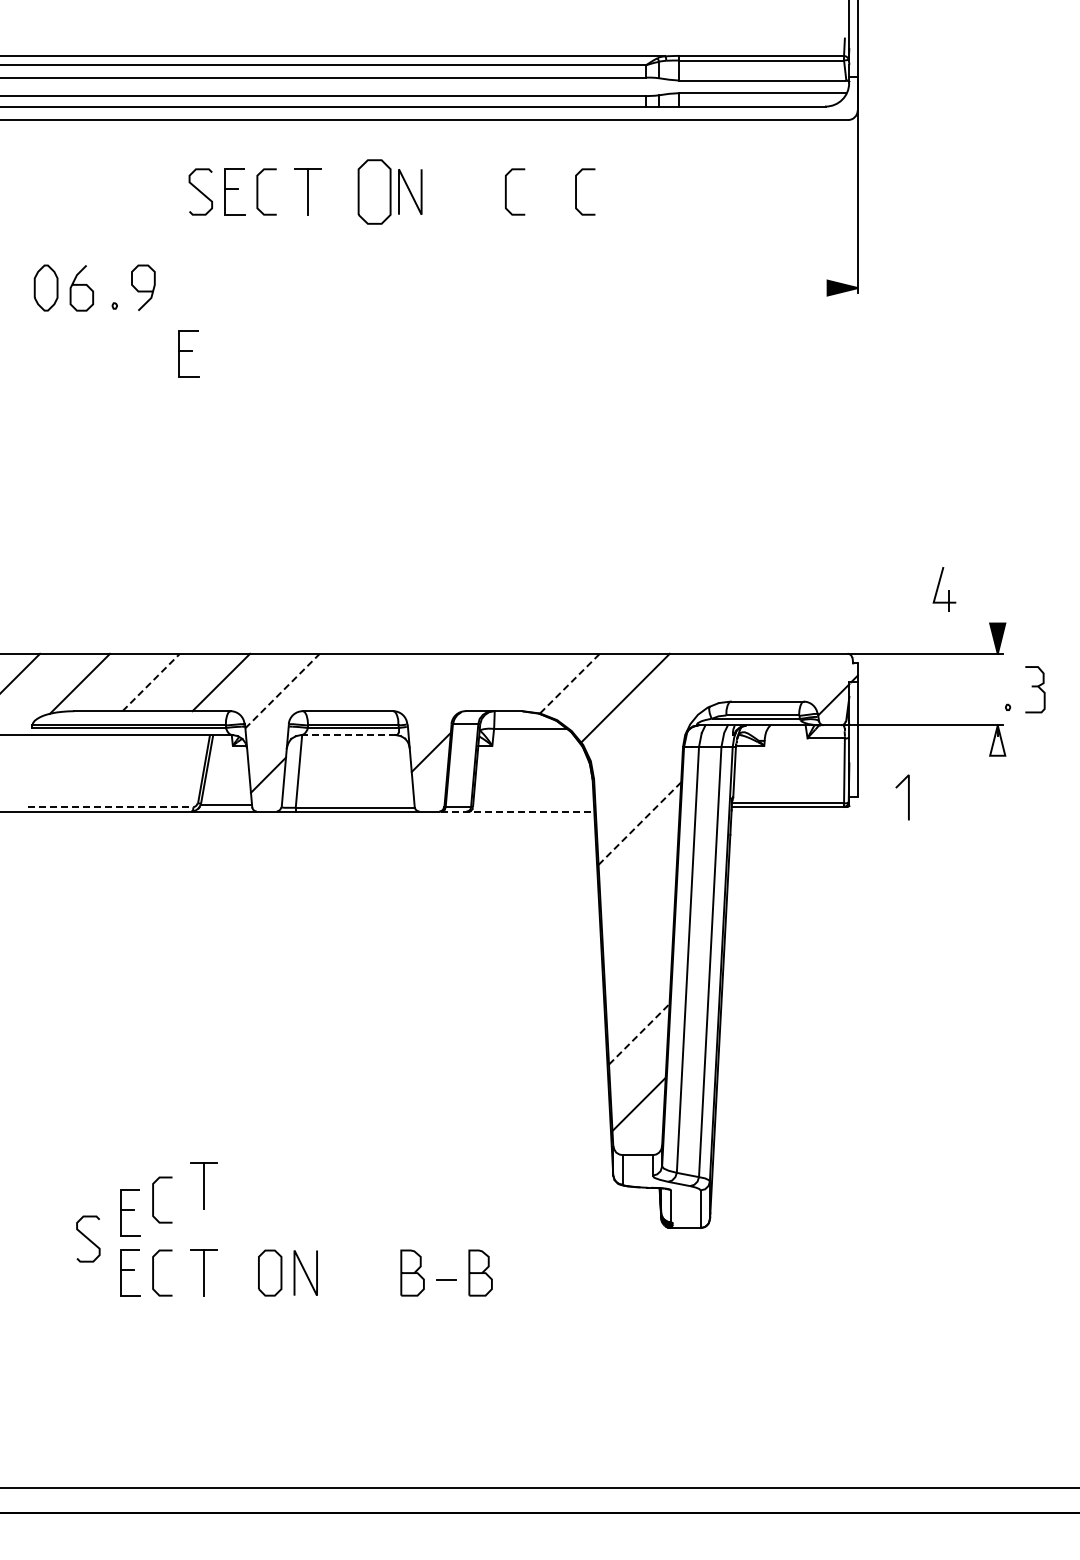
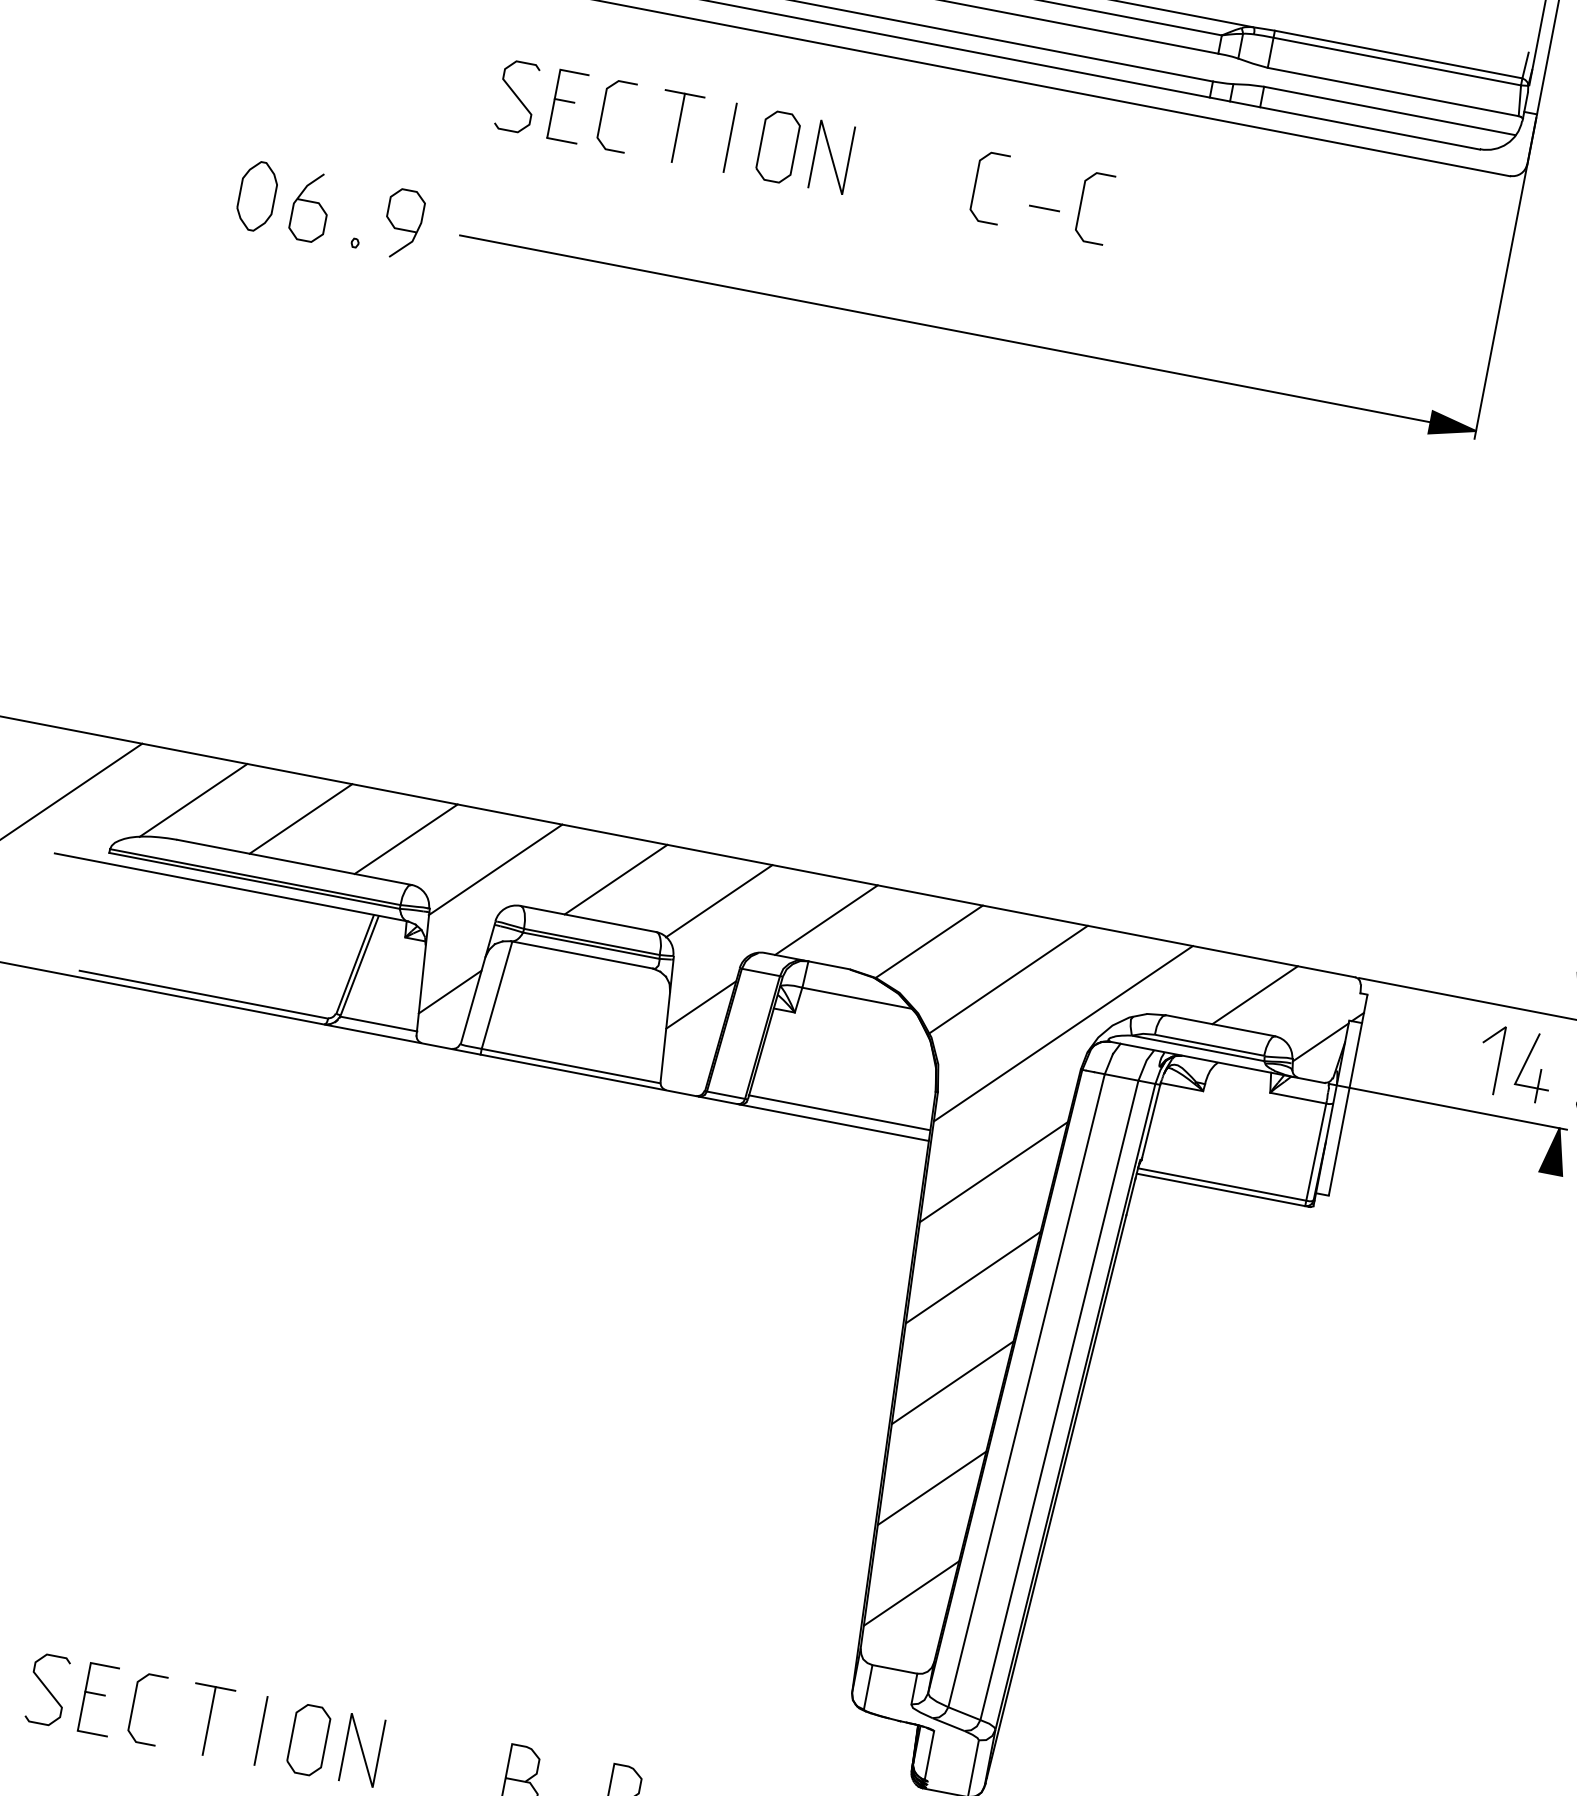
line: (342, 191) -> (730, 137), added
part: (374, 191) -> (778, 146), size x0.71
line: (553, 198) -> (1044, 208), added
line: (519, 288) -> (967, 333), added
part: (188, 353) -> (452, 335), removed
part: (944, 589) -> (1535, 1067), moved
line: (785, 677) -> (1254, 994), added
line: (151, 682) -> (301, 819), dashed -> solid
line: (360, 682) -> (615, 879), added
line: (500, 682) -> (825, 919), added
line: (429, 683) -> (718, 900), added
line: (570, 683) -> (930, 941), dashed -> solid
line: (282, 691) -> (495, 870), dashed -> solid
line: (667, 725) -> (1063, 1032), added
line: (347, 735) -> (580, 955), dashed -> solid
fill: (997, 740) -> (1554, 1150), added
line: (908, 797) -> (1499, 1060), moved
line: (532, 804) -> (838, 1112), added
line: (110, 807) -> (203, 994), dashed -> solid
line: (517, 811) -> (813, 1118), dashed -> solid
line: (640, 823) -> (994, 1172), dashed -> solid
line: (639, 893) -> (973, 1276), added
line: (639, 963) -> (952, 1382), added
line: (639, 1034) -> (932, 1488), dashed -> solid
part: (203, 1185) -> (233, 1589), removed
curve: (153, 1199) -> (154, 1595), removed
part: (130, 1212) -> (116, 1608), removed
curve: (88, 1238) -> (48, 1689), moved
line: (238, 1272) -> (261, 1730), added

